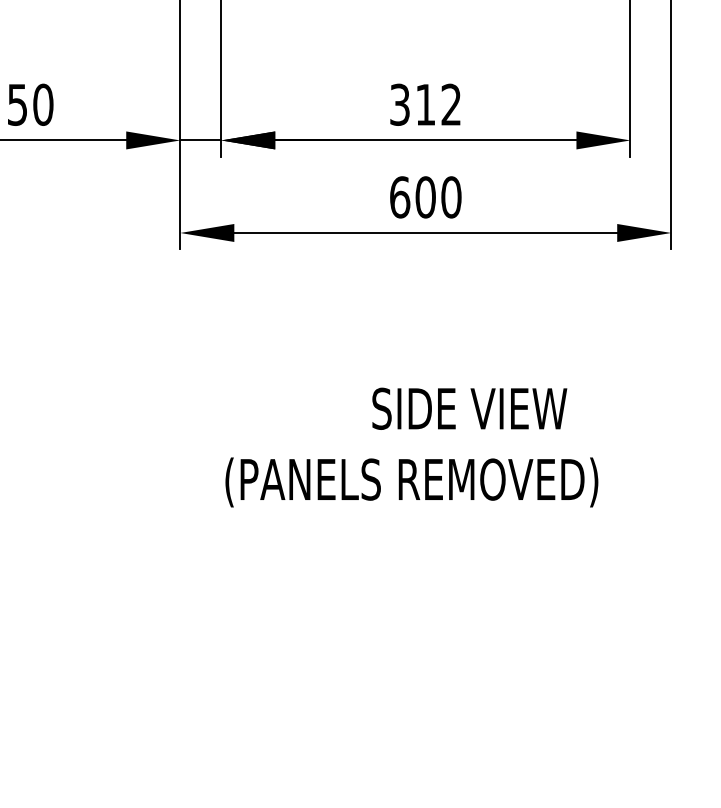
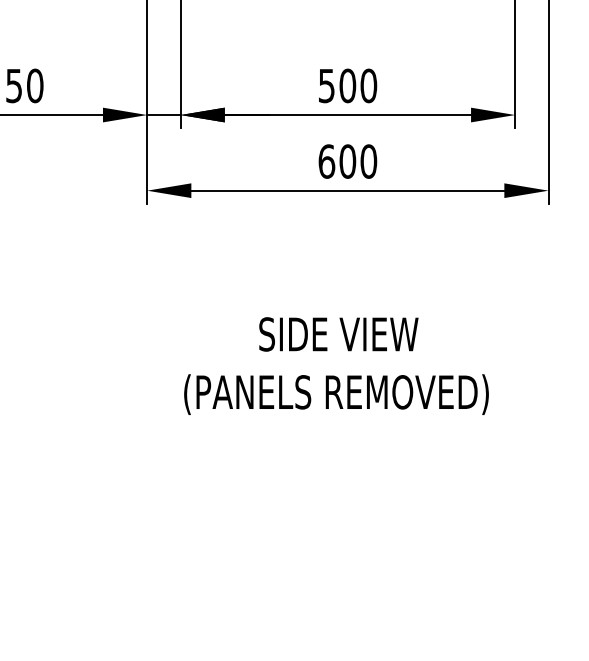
text: (425, 104) -> (347, 85), 312 -> 500
text: (469, 408) -> (338, 334), moved

